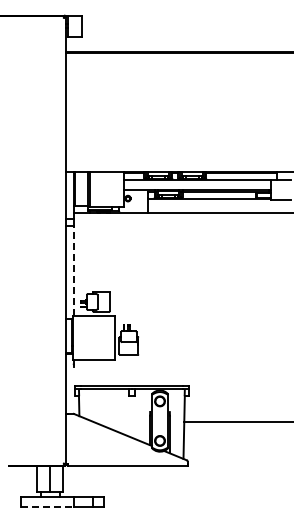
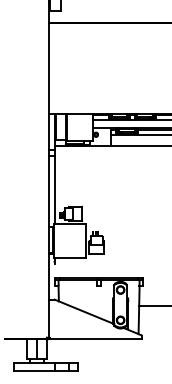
line: (73, 271) -> (54, 190), dashed -> solid
line: (47, 507) -> (34, 371), dashed -> solid

